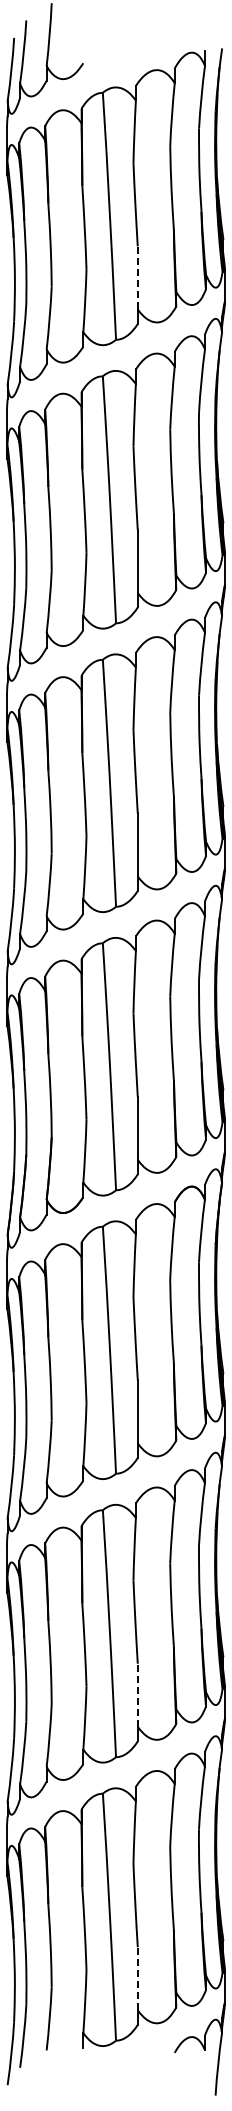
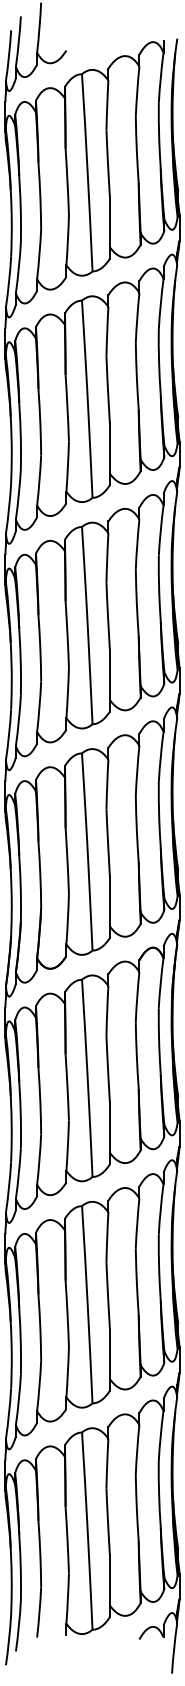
line: (137, 277) -> (109, 221), dashed -> solid
line: (137, 1695) -> (109, 1354), dashed -> solid
line: (137, 1978) -> (109, 1580), dashed -> solid

